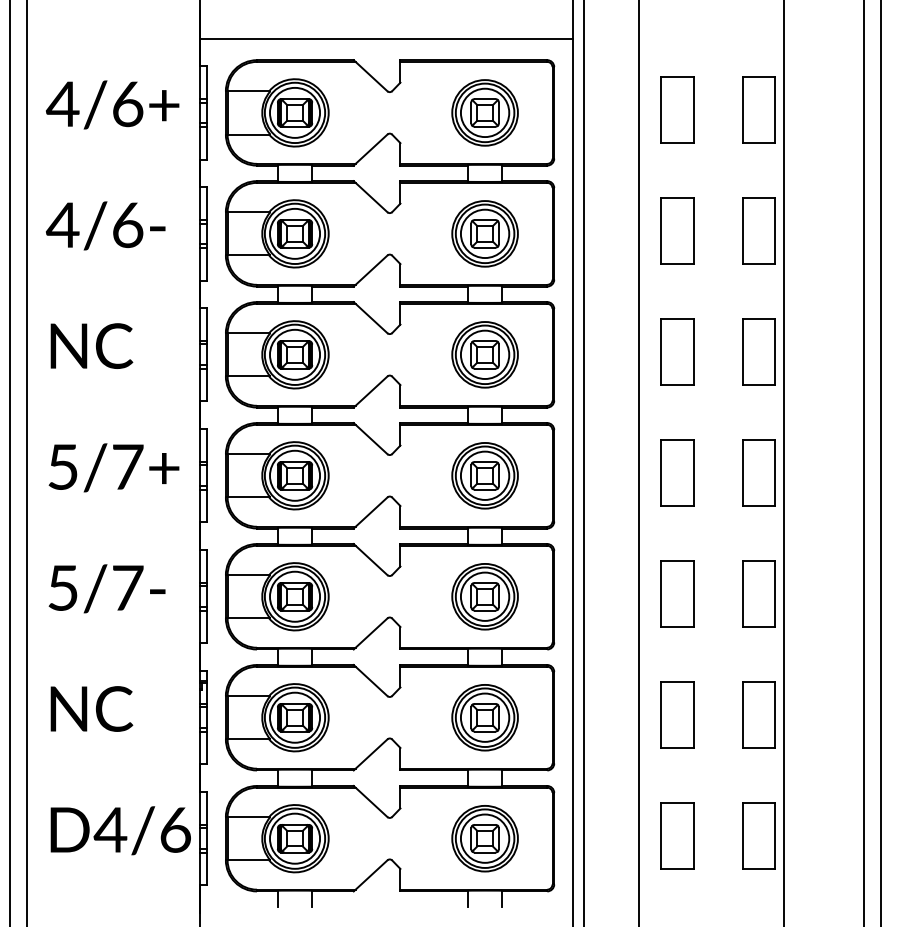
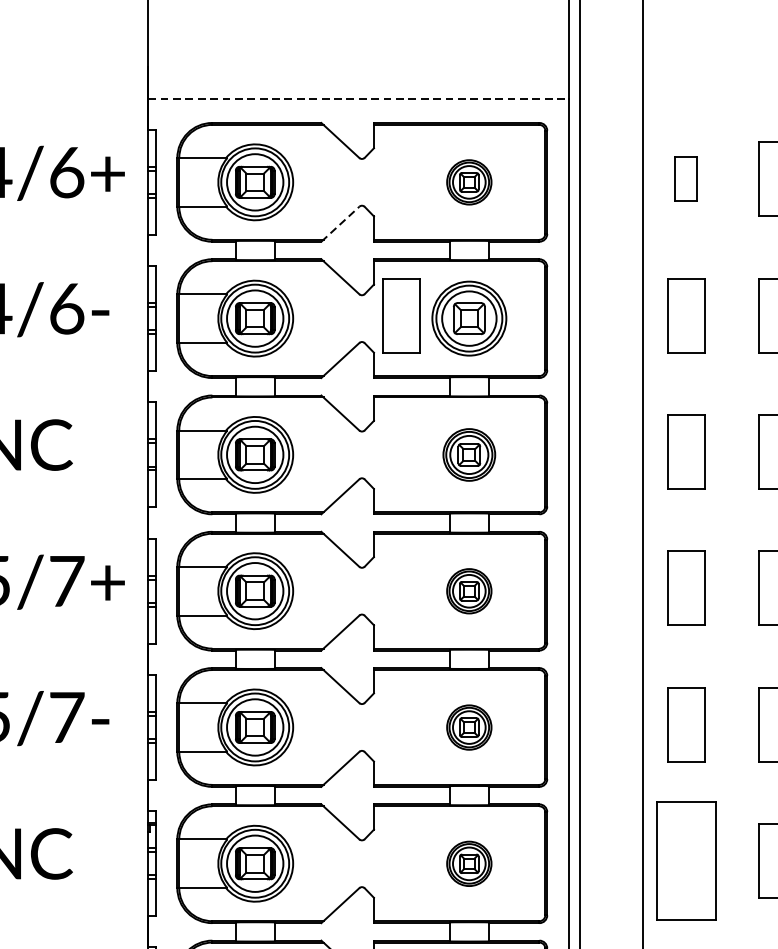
line: (386, 38) -> (358, 98), solid -> dashed
part: (677, 109) -> (686, 178), size x0.6
part: (484, 112) -> (468, 181), size x0.6
line: (370, 150) -> (340, 224), solid -> dashed
part: (424, 230) -> (401, 314), added
part: (484, 354) -> (468, 454), size x0.7
part: (484, 475) -> (468, 590), size x0.6
part: (484, 596) -> (468, 727), size x0.6
part: (677, 714) -> (686, 860), size x1.6
part: (484, 717) -> (468, 863), size x0.6

